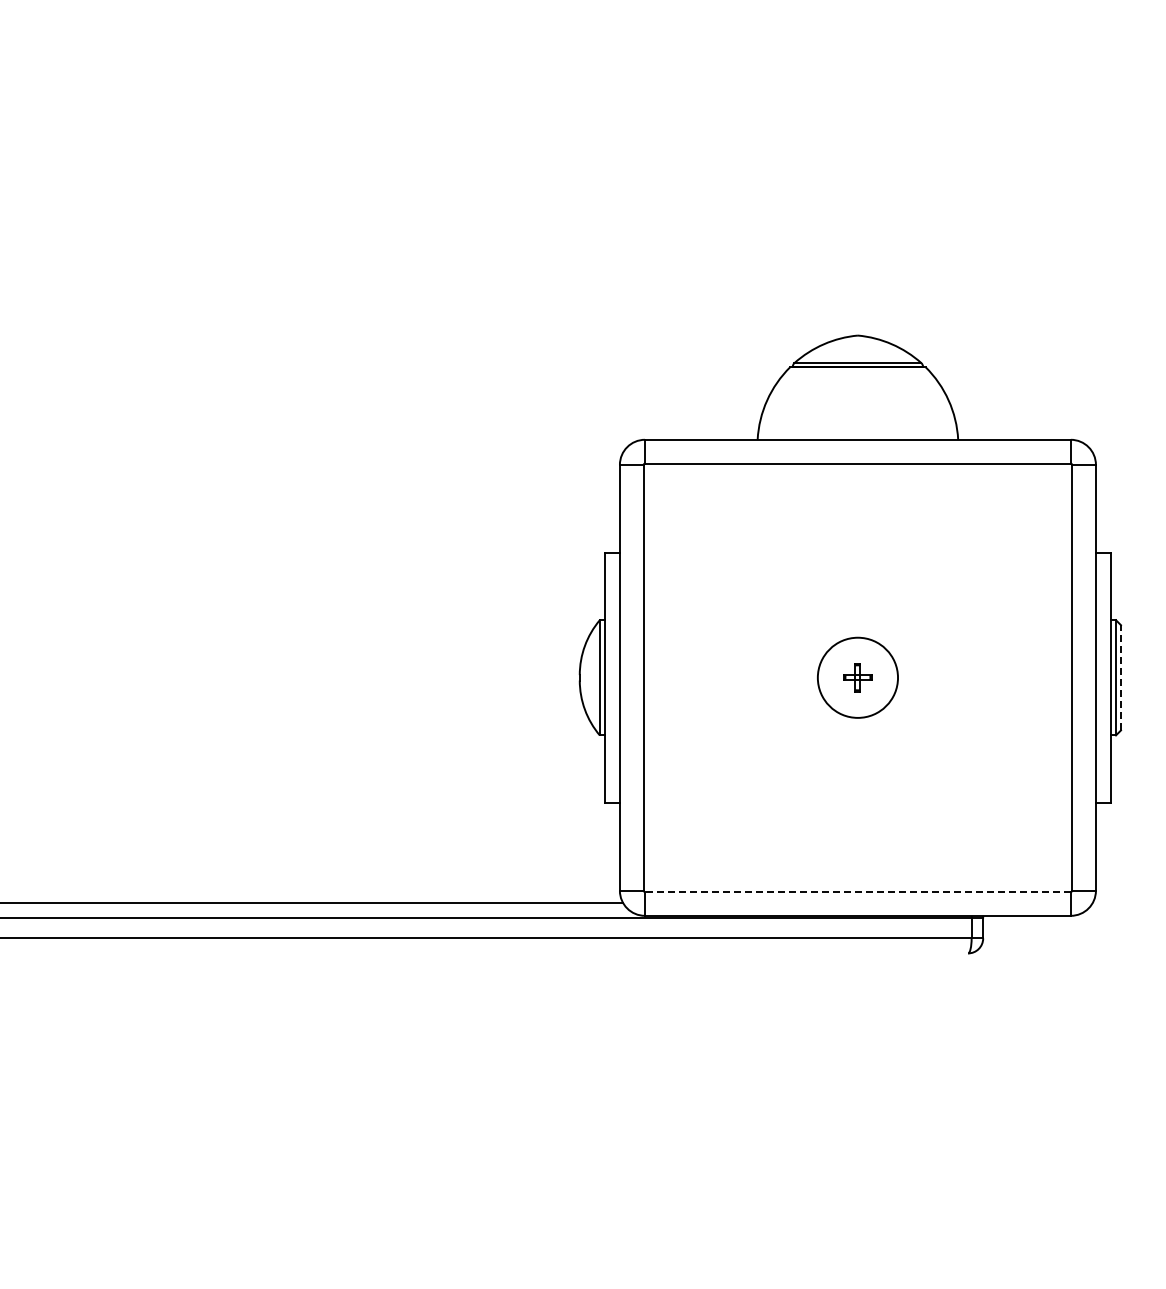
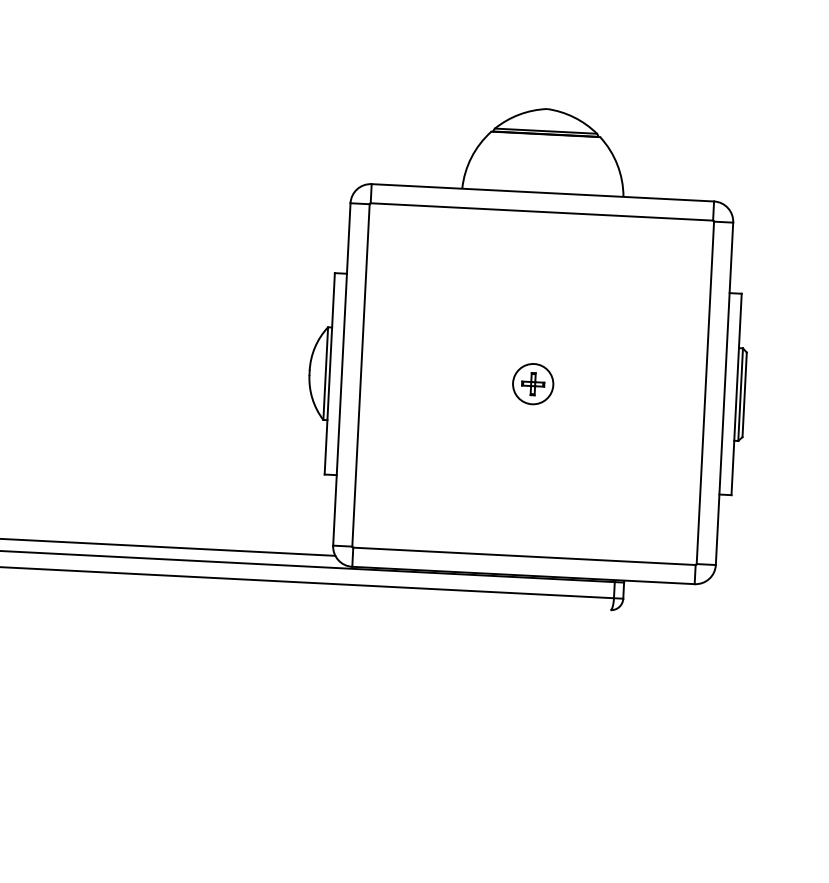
circle: (857, 677) -> (532, 383), size x0.62
line: (1120, 677) -> (744, 394), dashed -> solid
line: (857, 892) -> (524, 556), dashed -> solid

